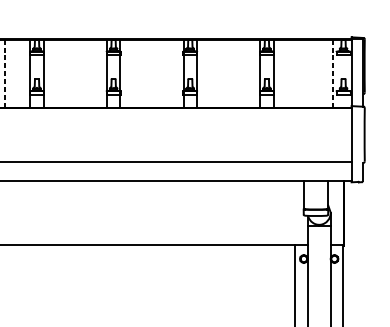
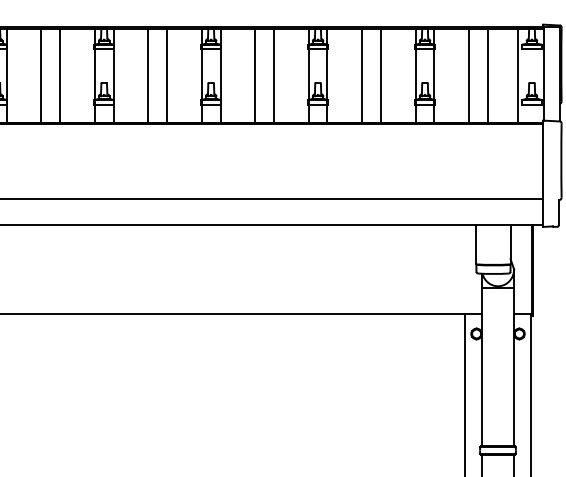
line: (5, 73) -> (60, 75), dashed -> solid
line: (68, 73) -> (148, 75), added
line: (82, 73) -> (167, 75), added
line: (145, 73) -> (255, 75), added
line: (158, 73) -> (273, 75), added
line: (222, 73) -> (362, 75), added
line: (235, 73) -> (380, 75), added
line: (298, 73) -> (469, 75), added
line: (311, 73) -> (487, 75), added
line: (333, 73) -> (517, 75), dashed -> solid

